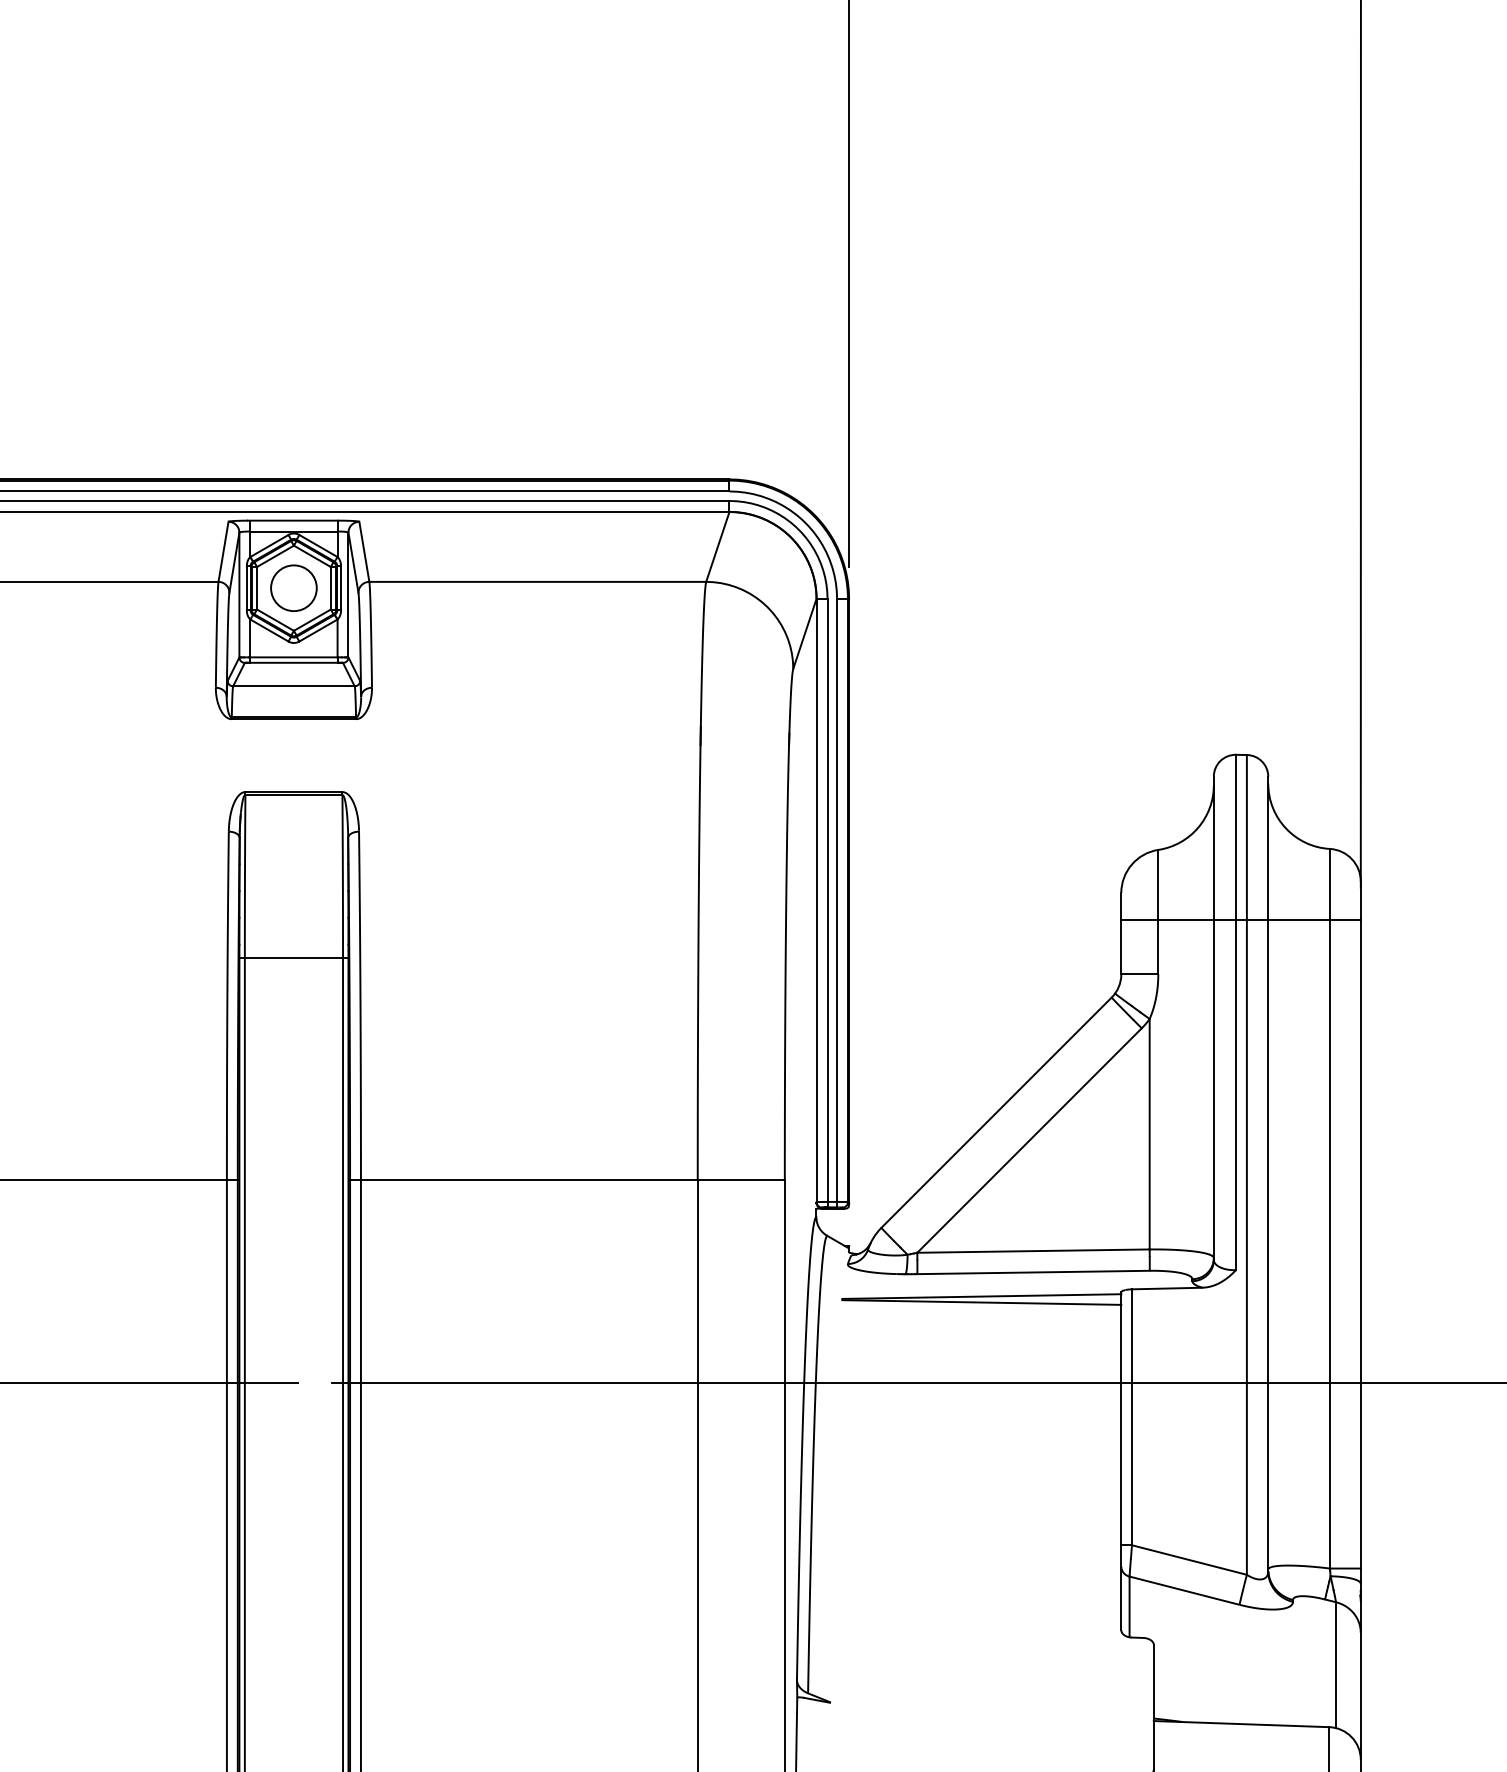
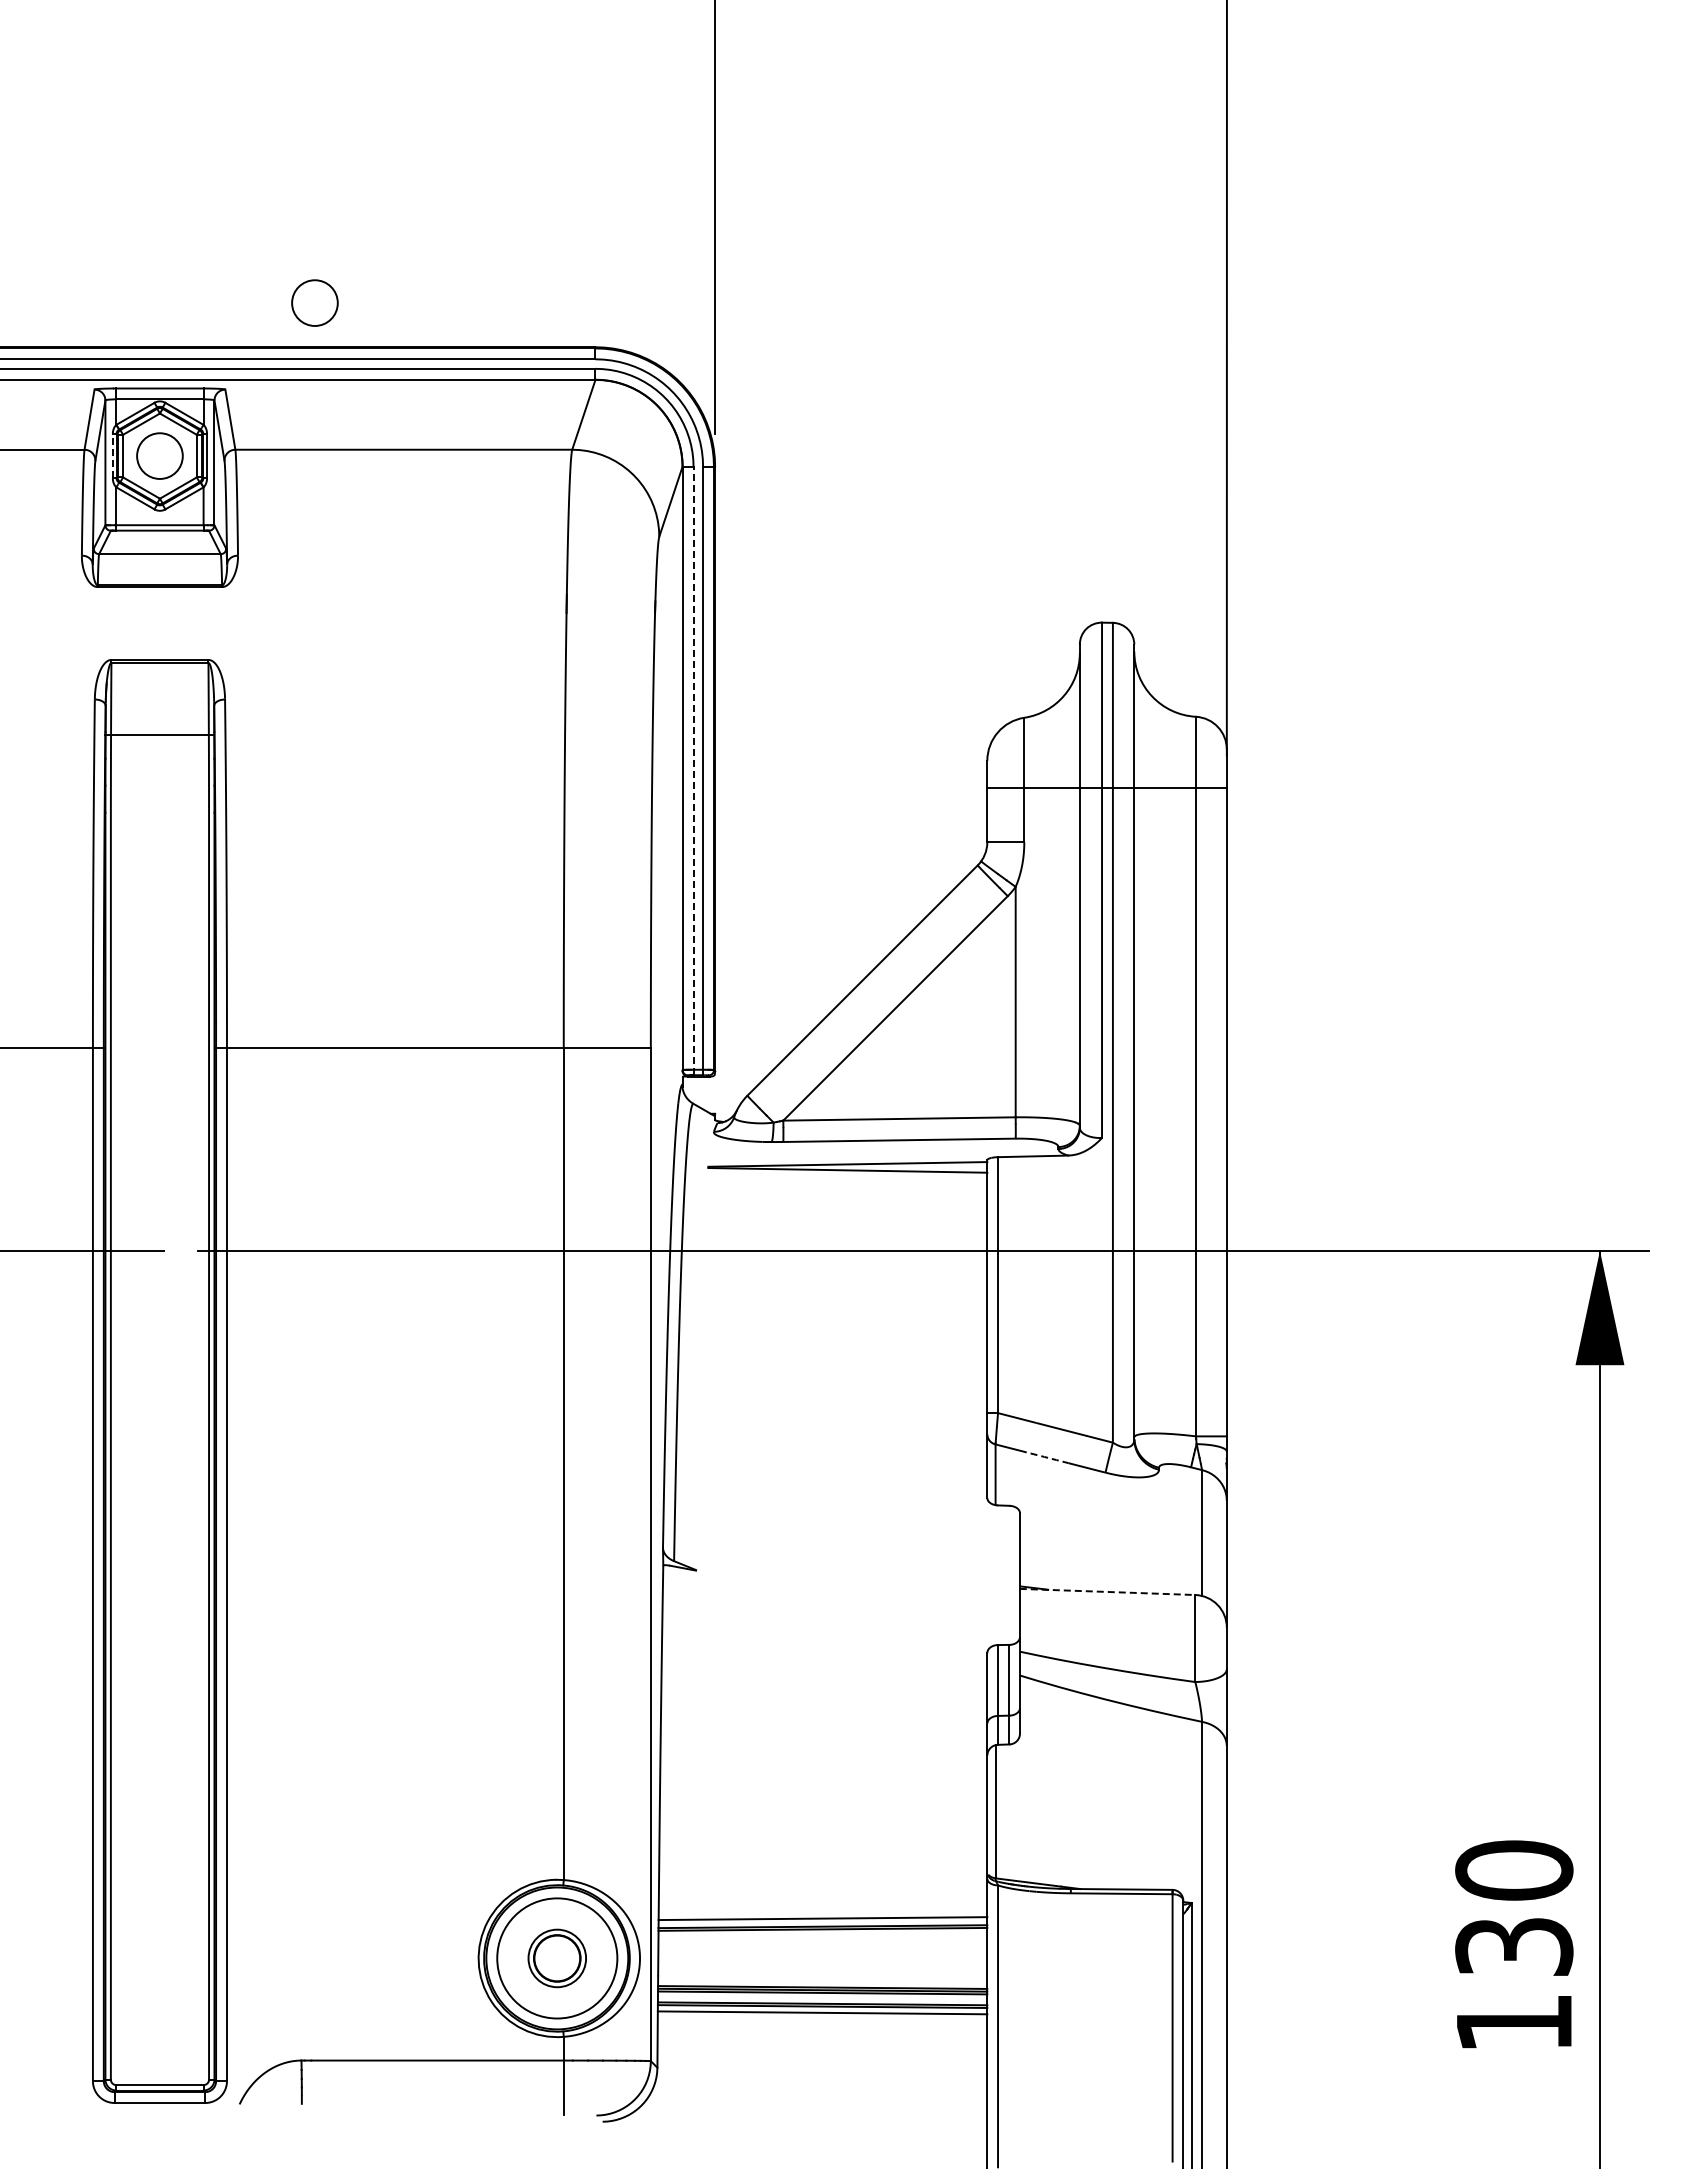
circle: (448, 434) -> (314, 302), added
line: (246, 588) -> (112, 456), solid -> dashed
line: (827, 902) -> (693, 770), solid -> dashed
line: (293, 958) -> (159, 735), moved
line: (1178, 1588) -> (1044, 1456), solid -> dashed
line: (1241, 1723) -> (1107, 1591), solid -> dashed

